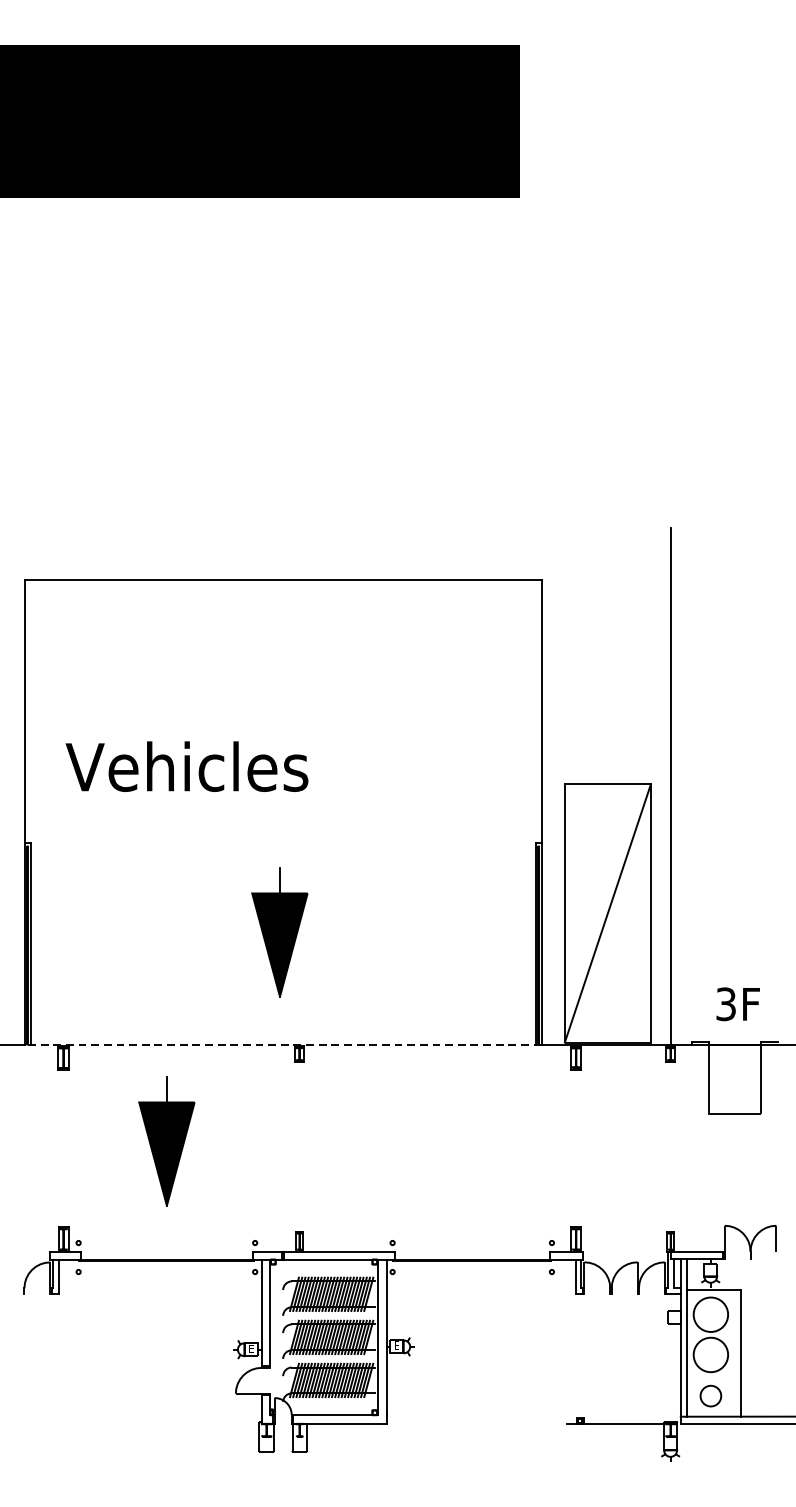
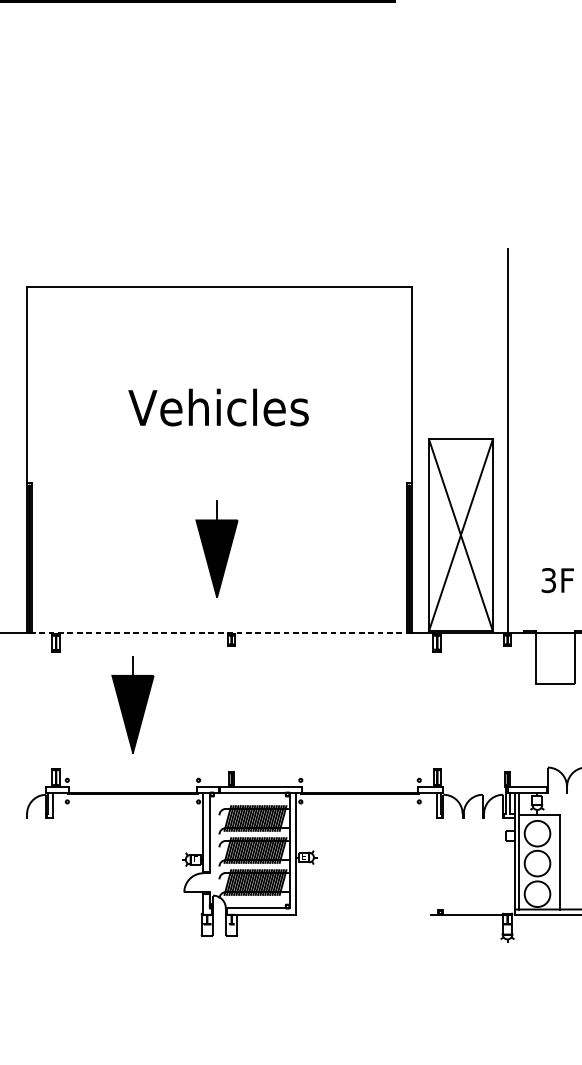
text: (186, 766) -> (218, 407), moved
line: (607, 913) -> (460, 535), added
text: (737, 1004) -> (557, 580), moved
circle: (710, 1395) -> (537, 893), size x1.67

